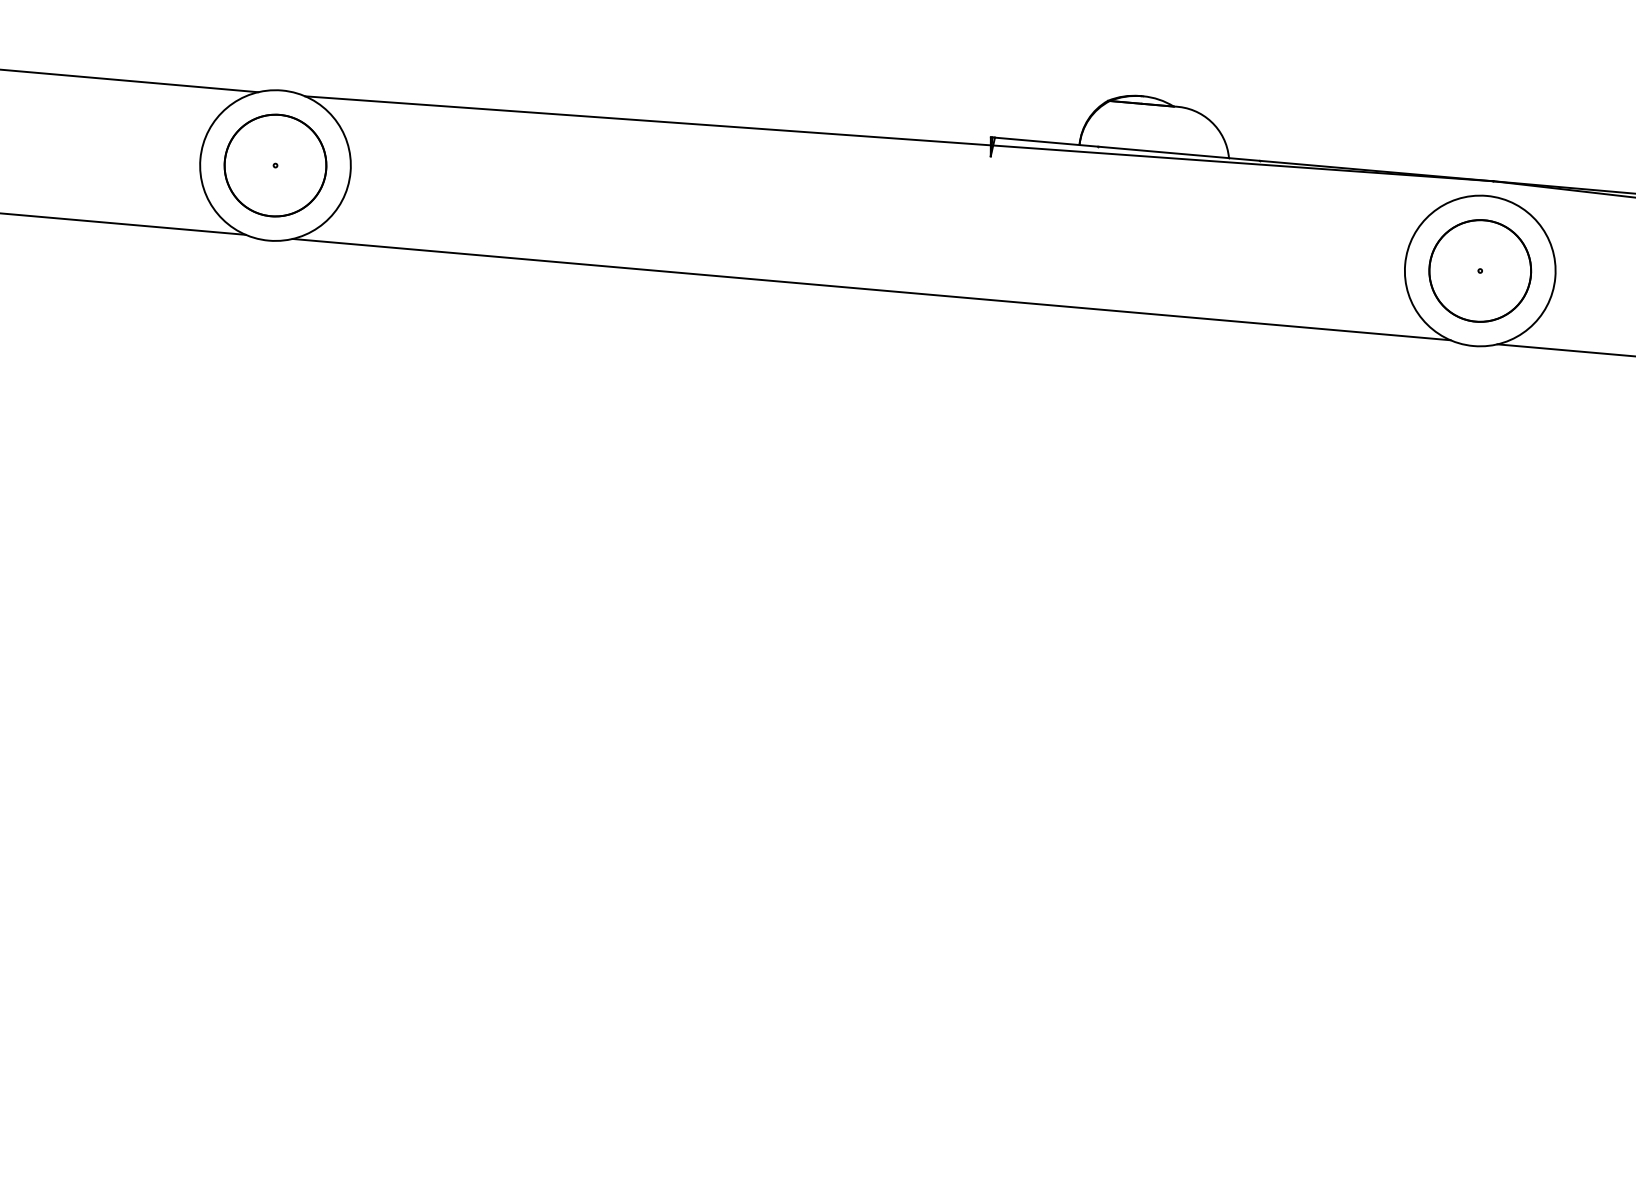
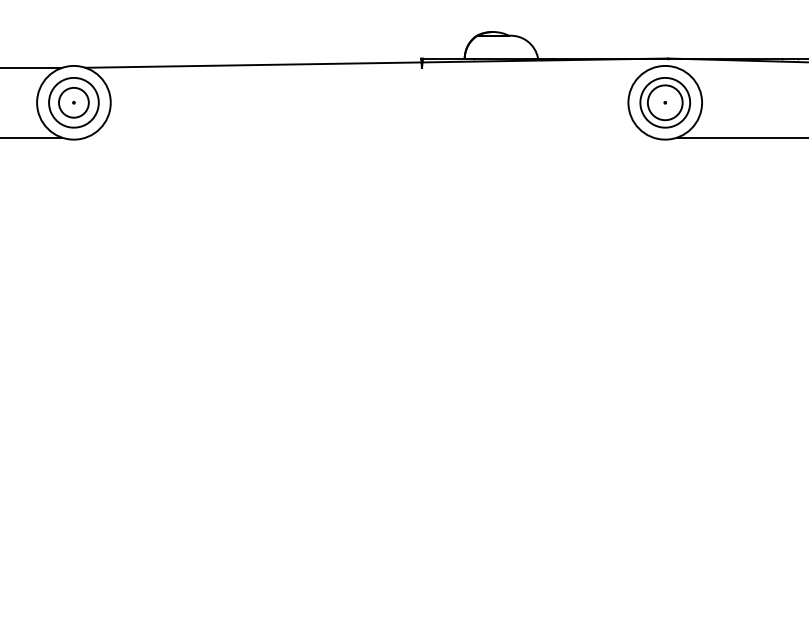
circle: (274, 164) -> (73, 102), size x0.6
circle: (1480, 270) -> (665, 102), size x0.7
line: (871, 288) -> (369, 137), removed

